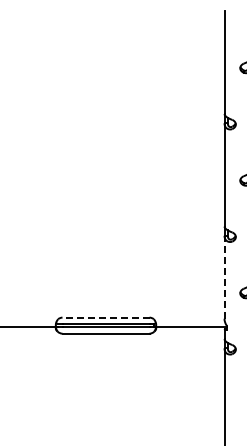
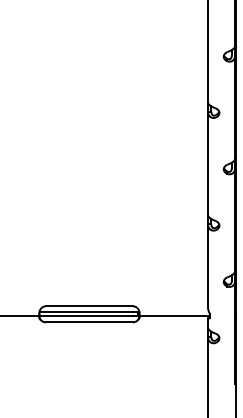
line: (224, 276) -> (208, 265), dashed -> solid
line: (106, 317) -> (89, 306), dashed -> solid

